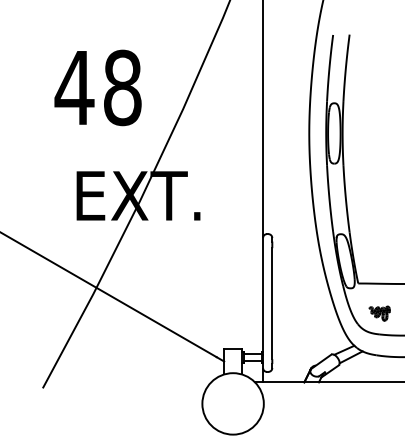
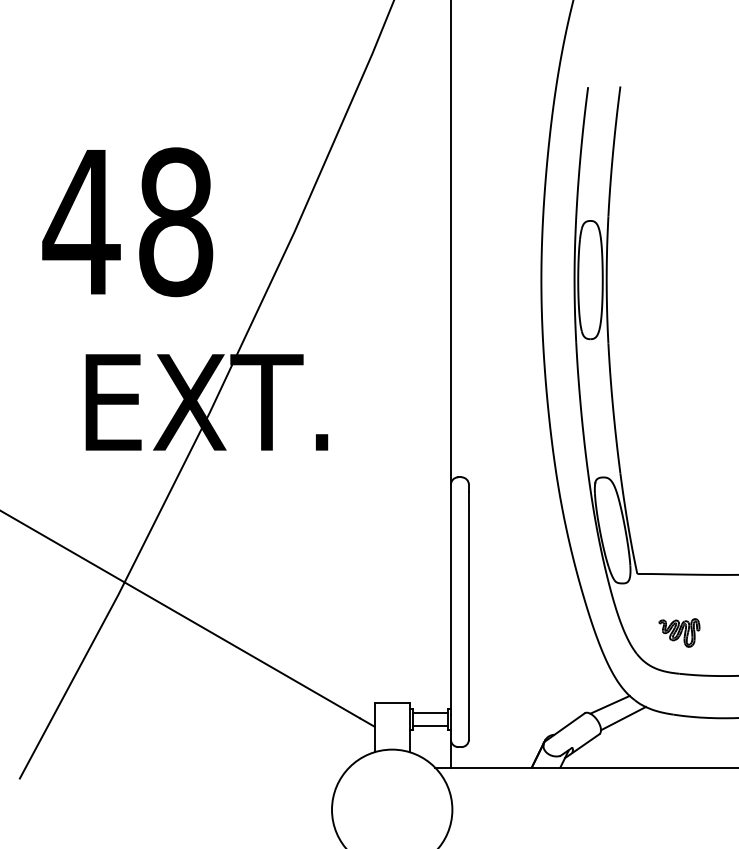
text: (97, 87) -> (126, 221), moved

